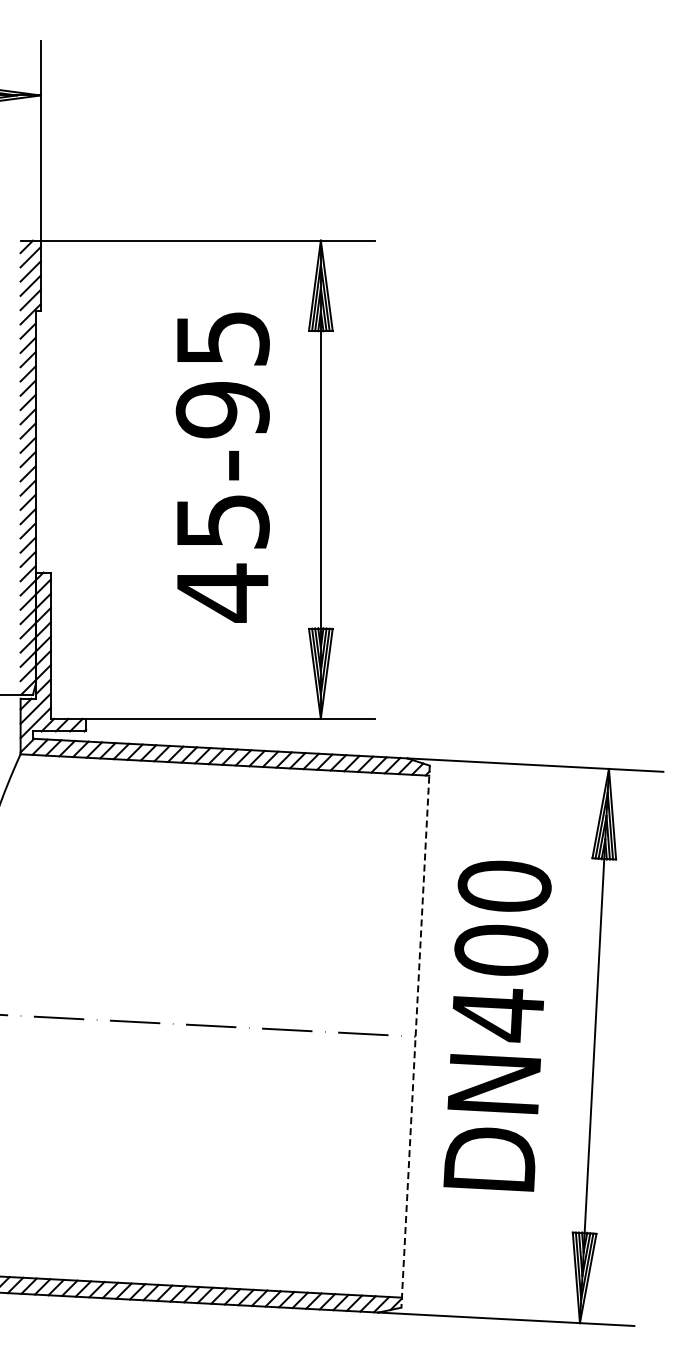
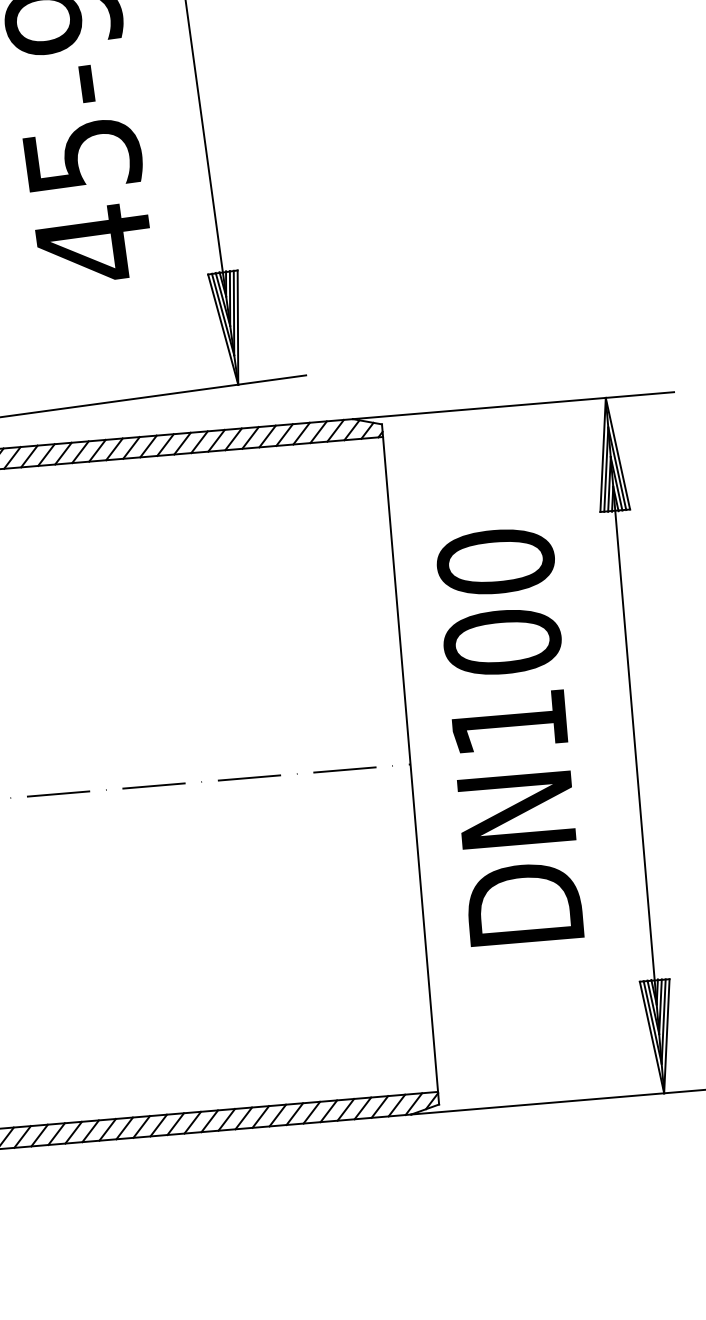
text: (498, 1015) -> (510, 723), DN400 -> DN100
line: (415, 1037) -> (410, 765), dashed -> solid

